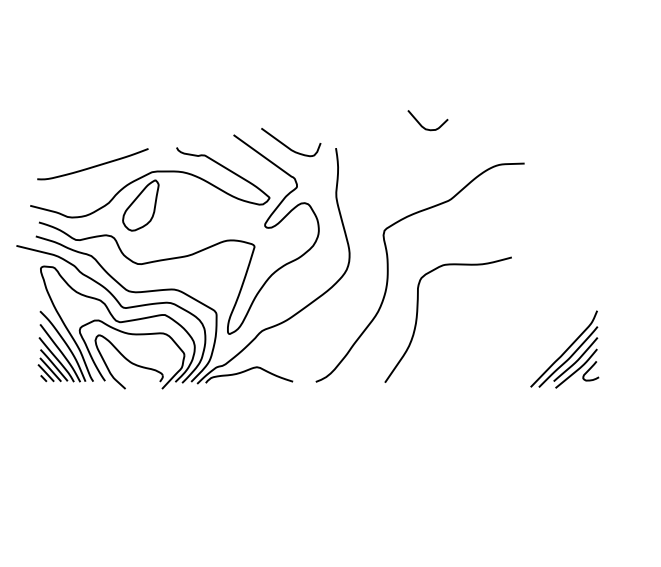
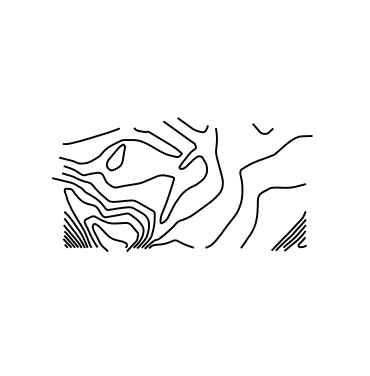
curve: (421, 123) -> (259, 130), moved
part: (563, 350) -> (288, 231), moved

